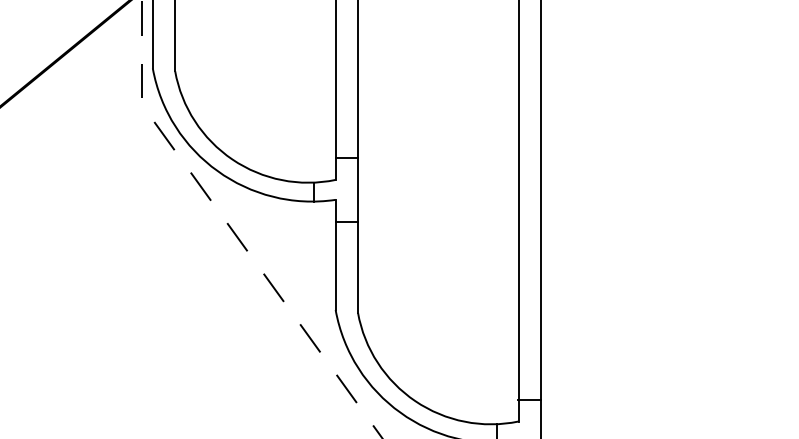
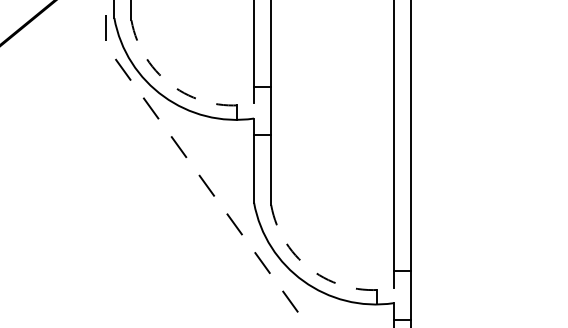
line: (232, 159) -> (175, 87), solid -> dashed
line: (415, 401) -> (315, 272), solid -> dashed

